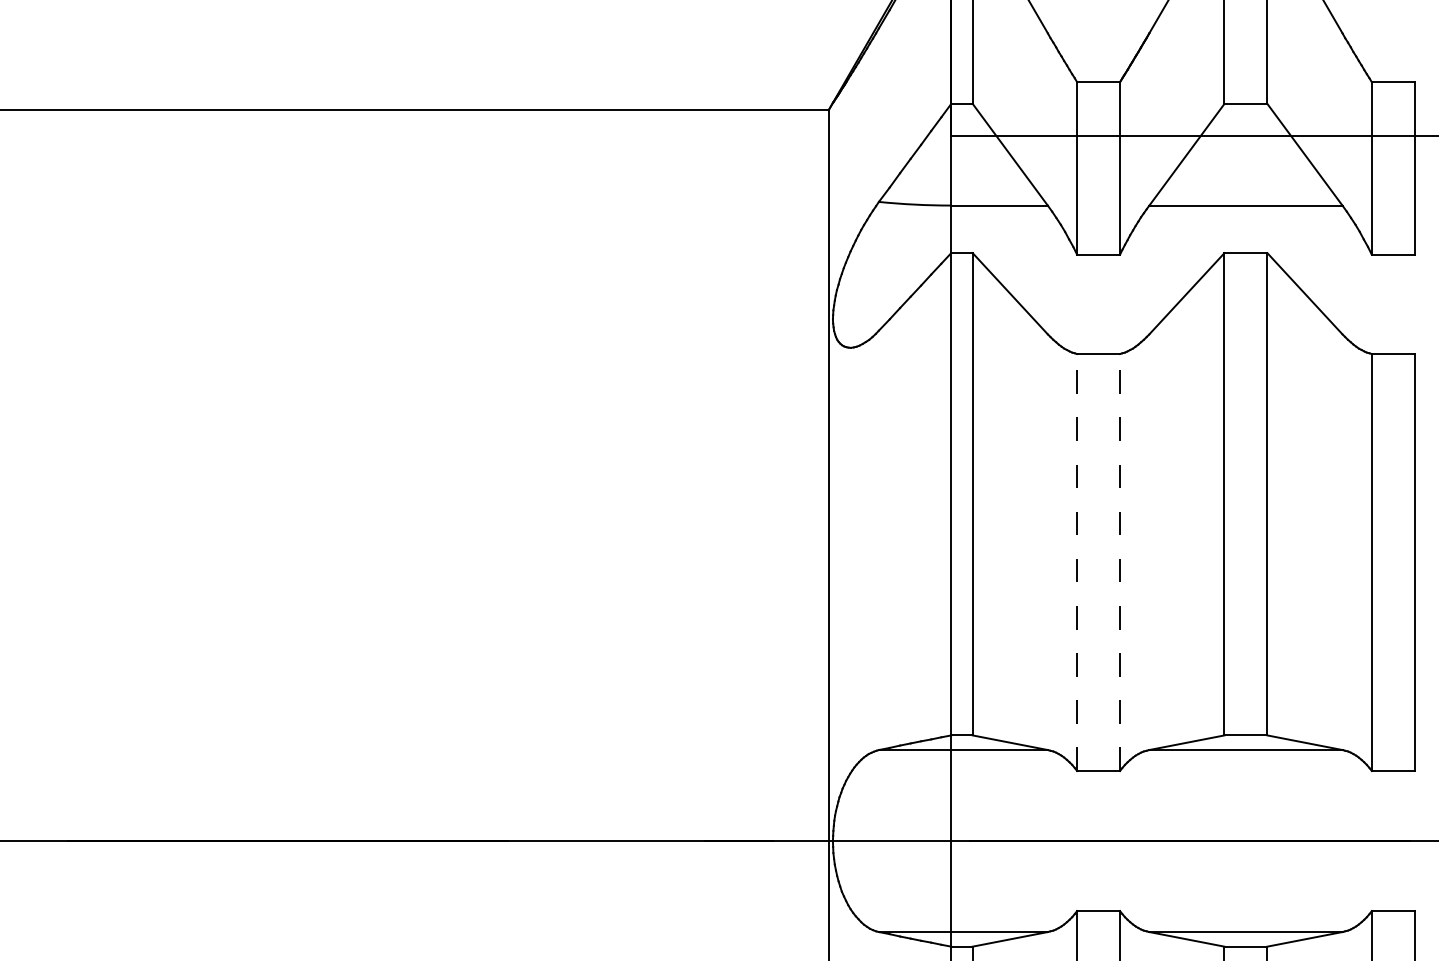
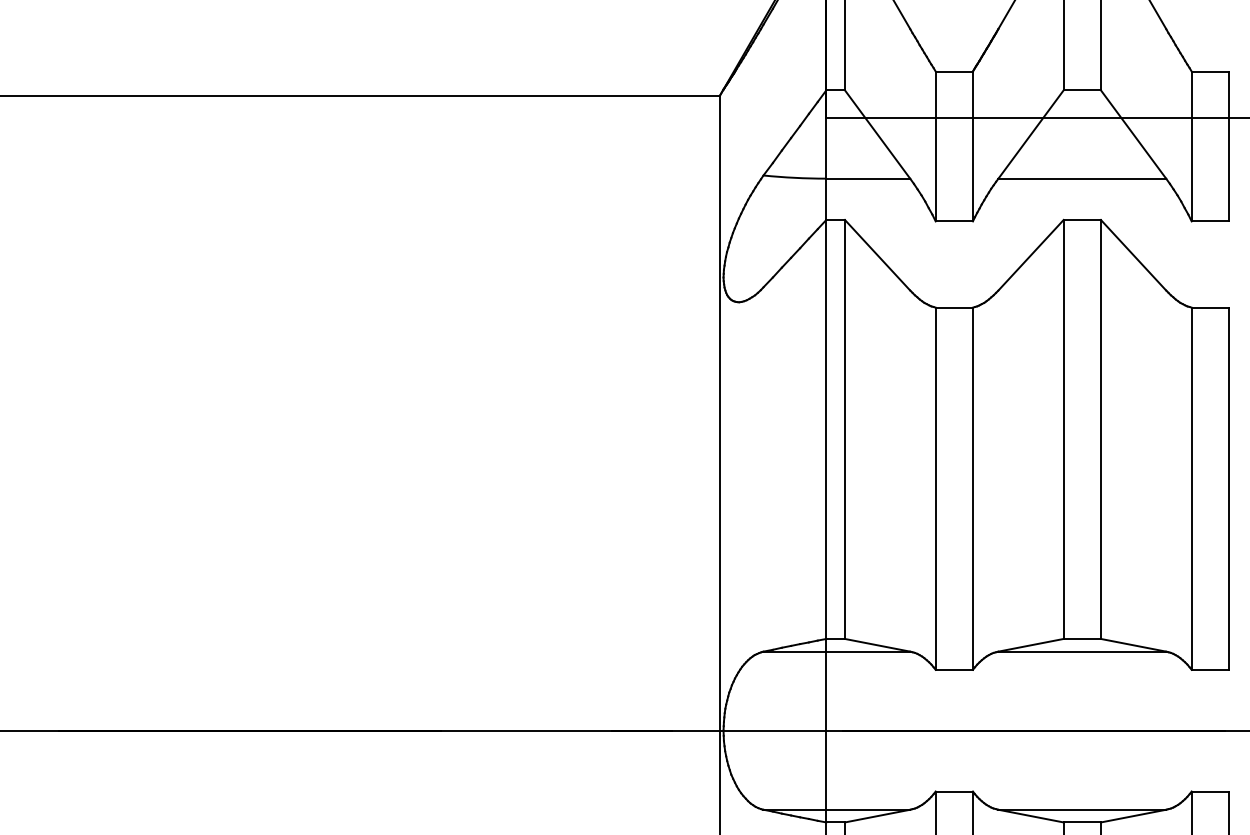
line: (1077, 562) -> (935, 488), dashed -> solid
line: (1120, 562) -> (973, 488), dashed -> solid

